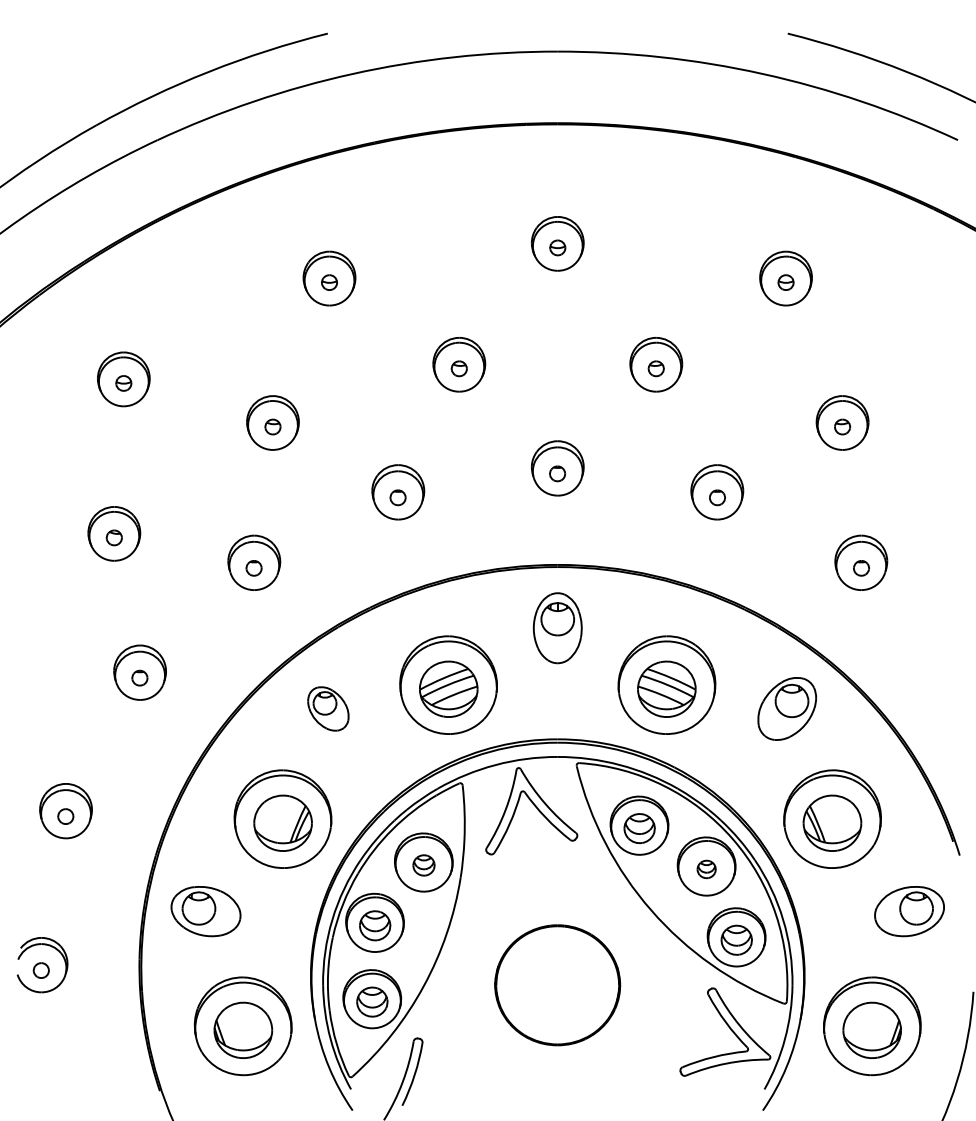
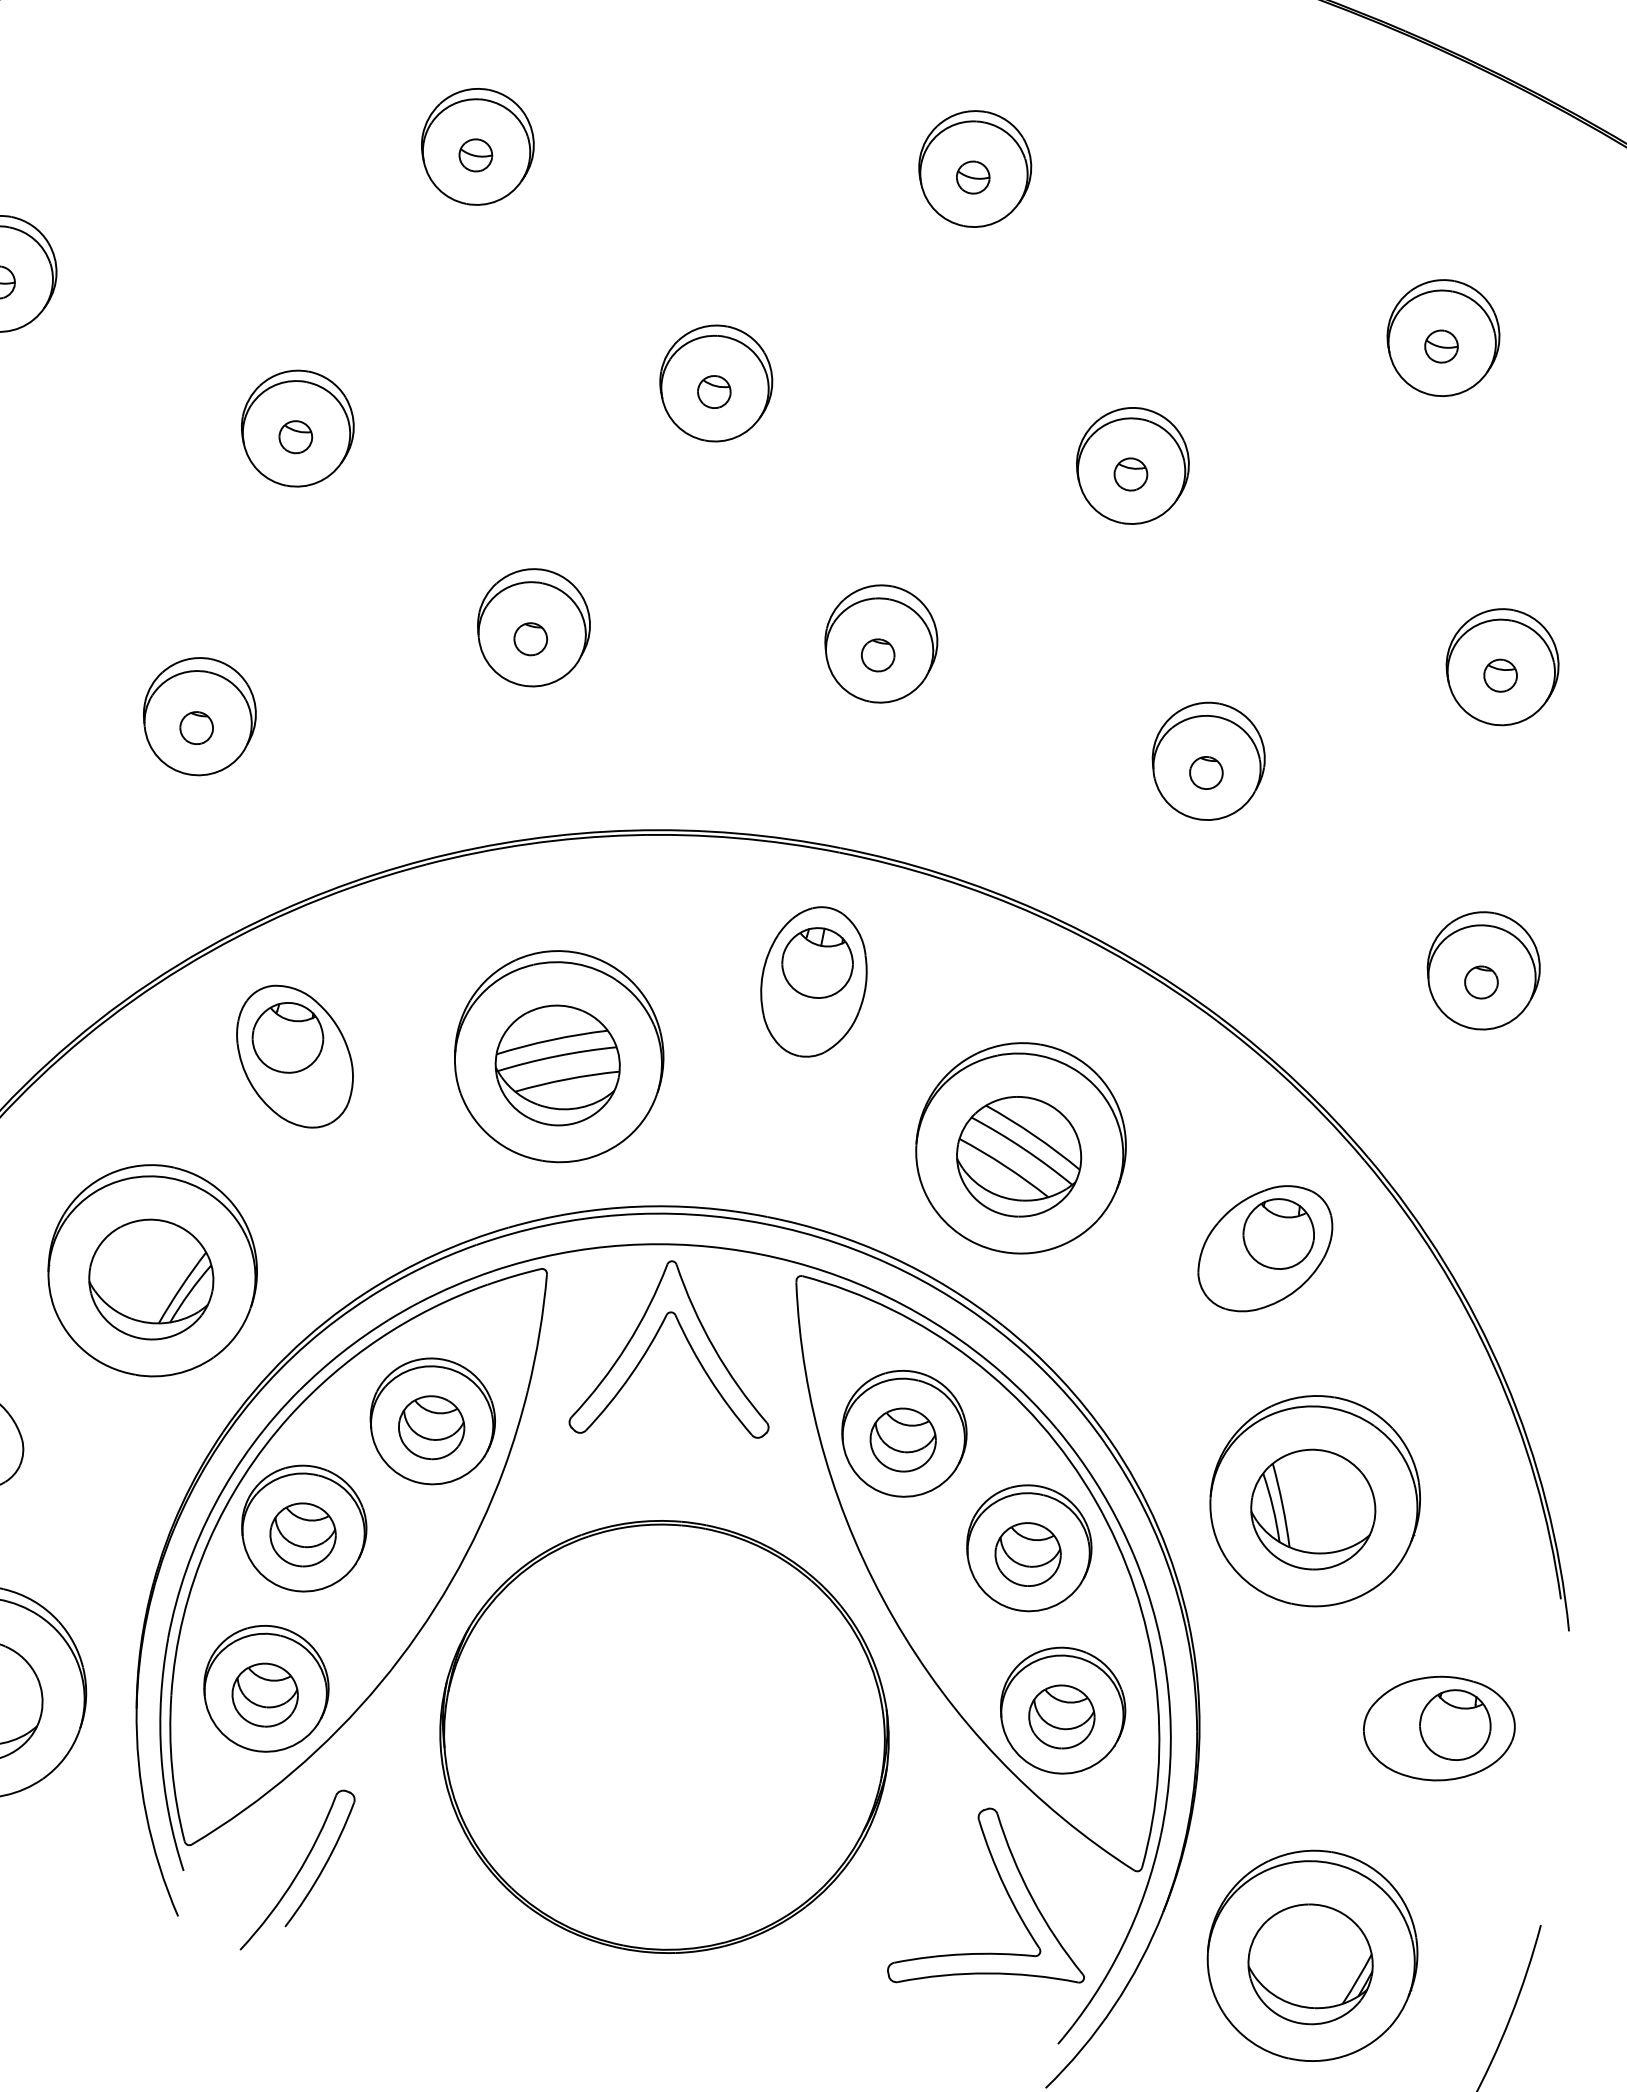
part: (328, 708) -> (295, 1055), size x1.43
part: (423, 865) -> (430, 1427), size x1.43
part: (706, 869) -> (1027, 1554), size x1.67
part: (557, 985) -> (663, 1737), size x1.67

